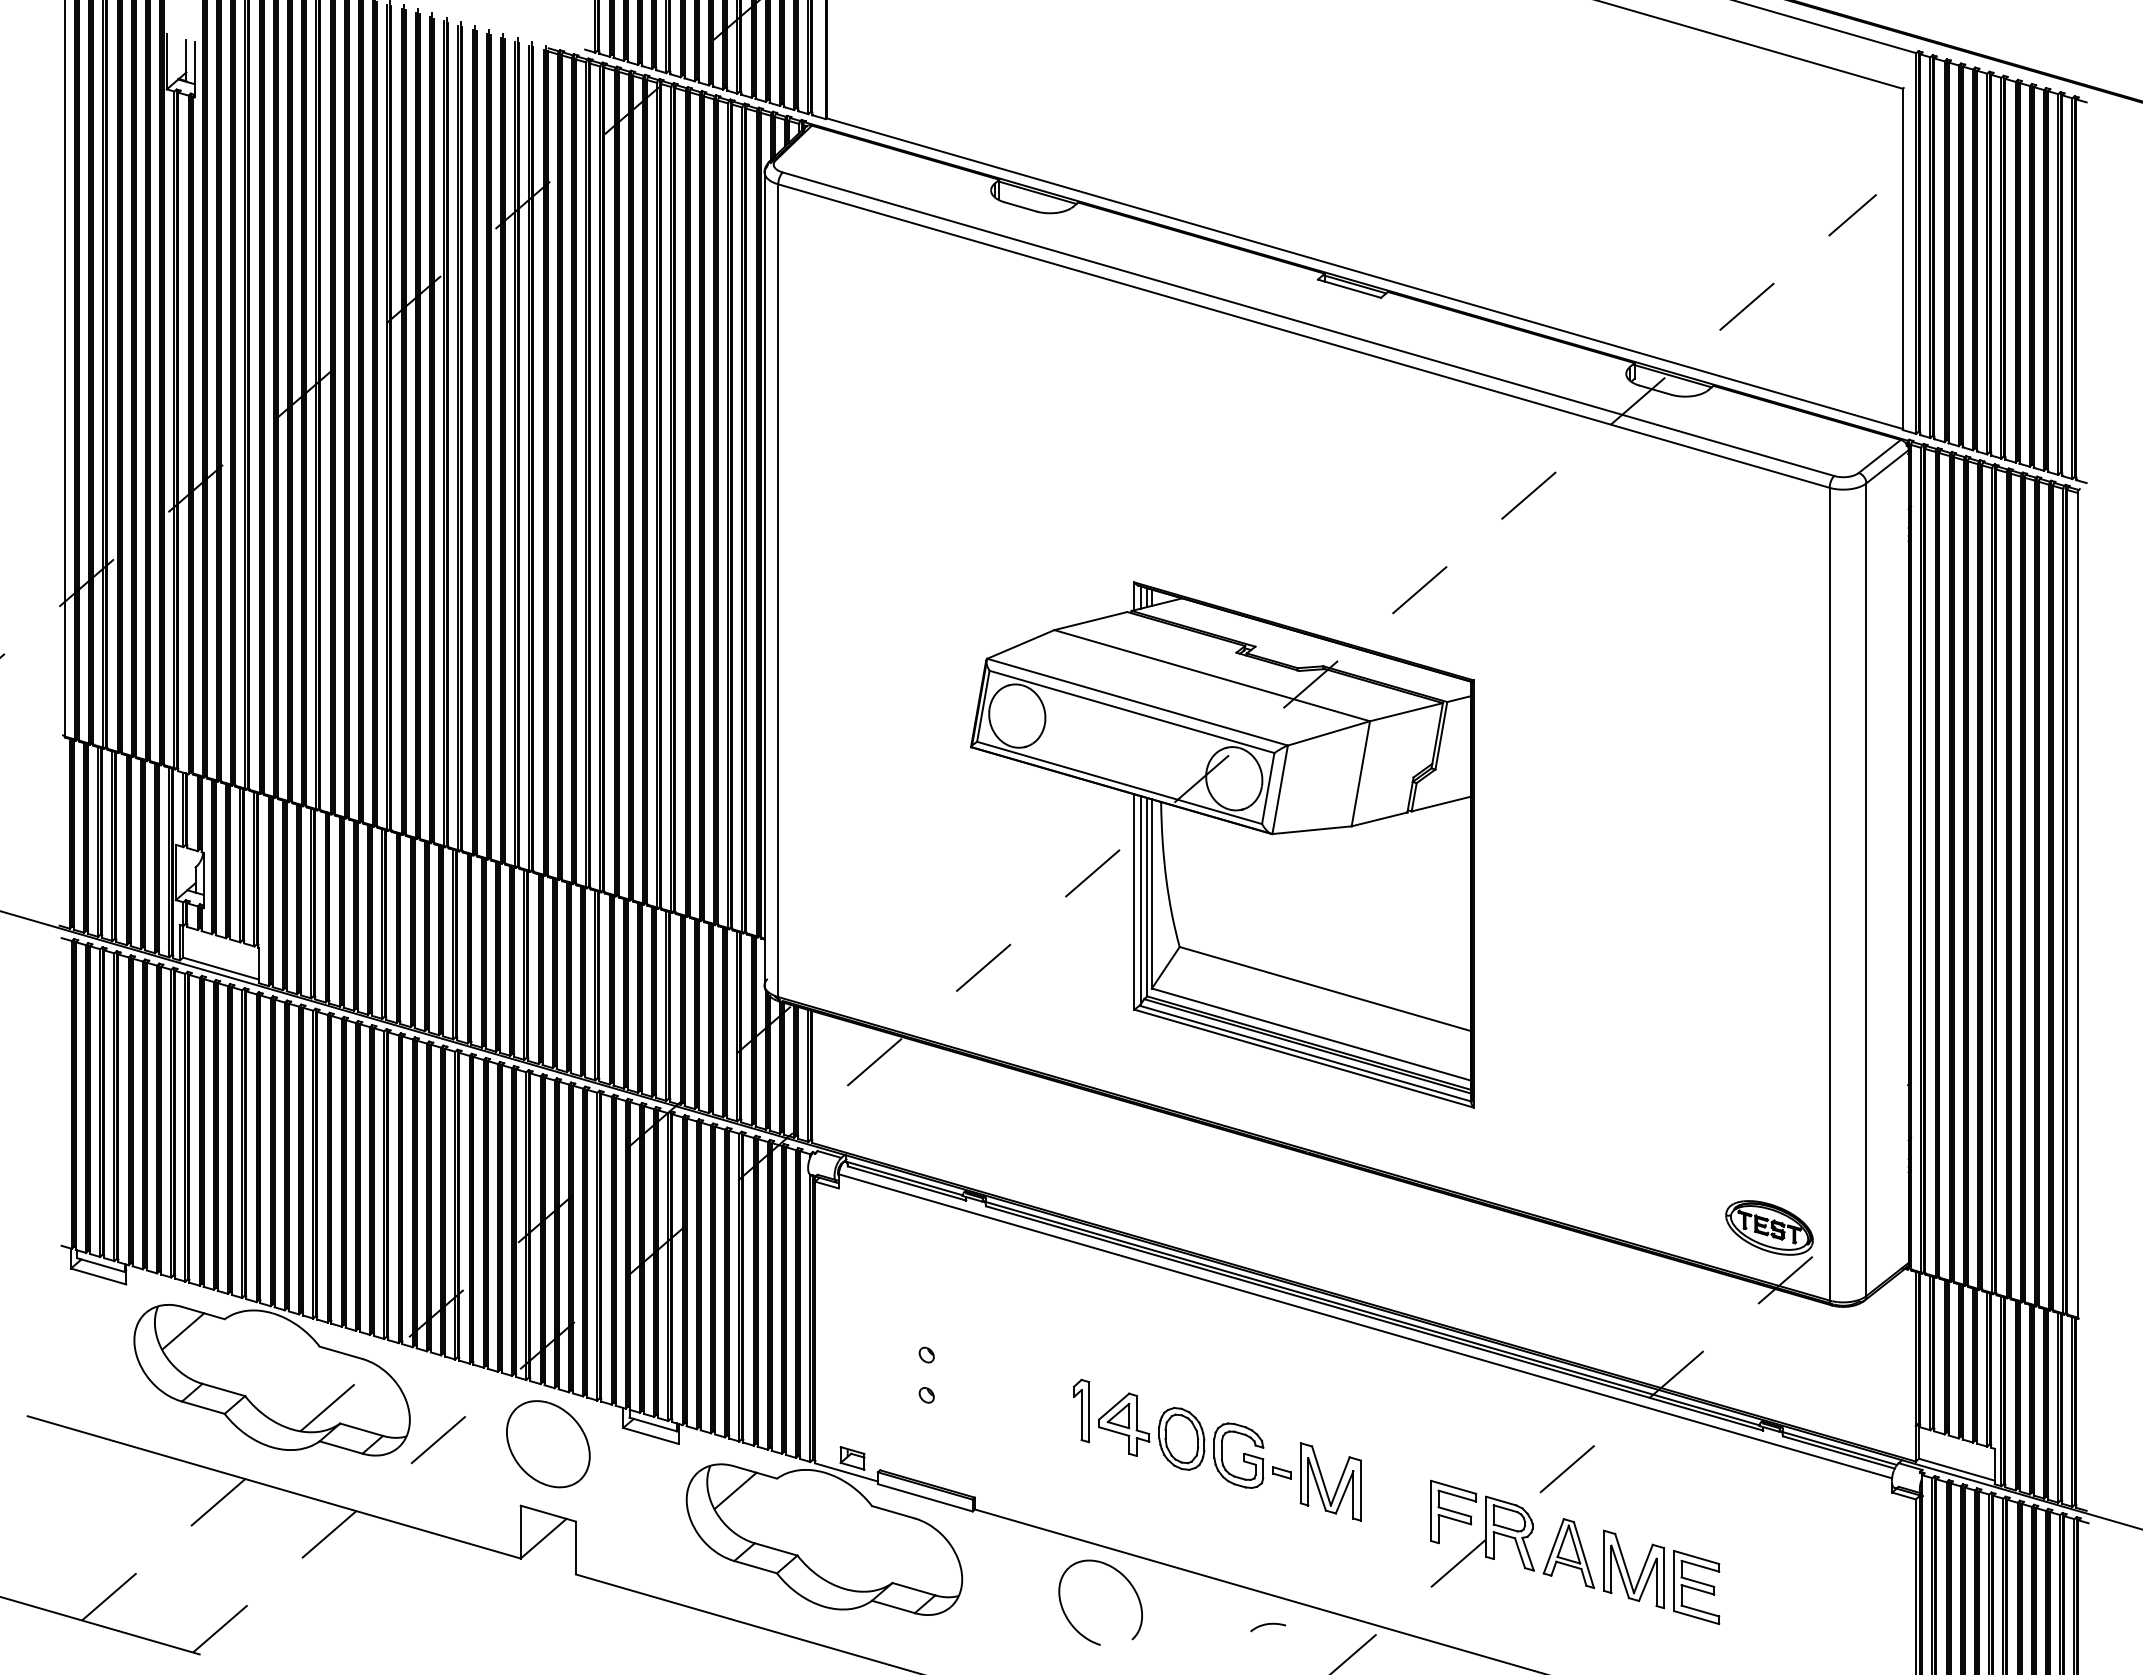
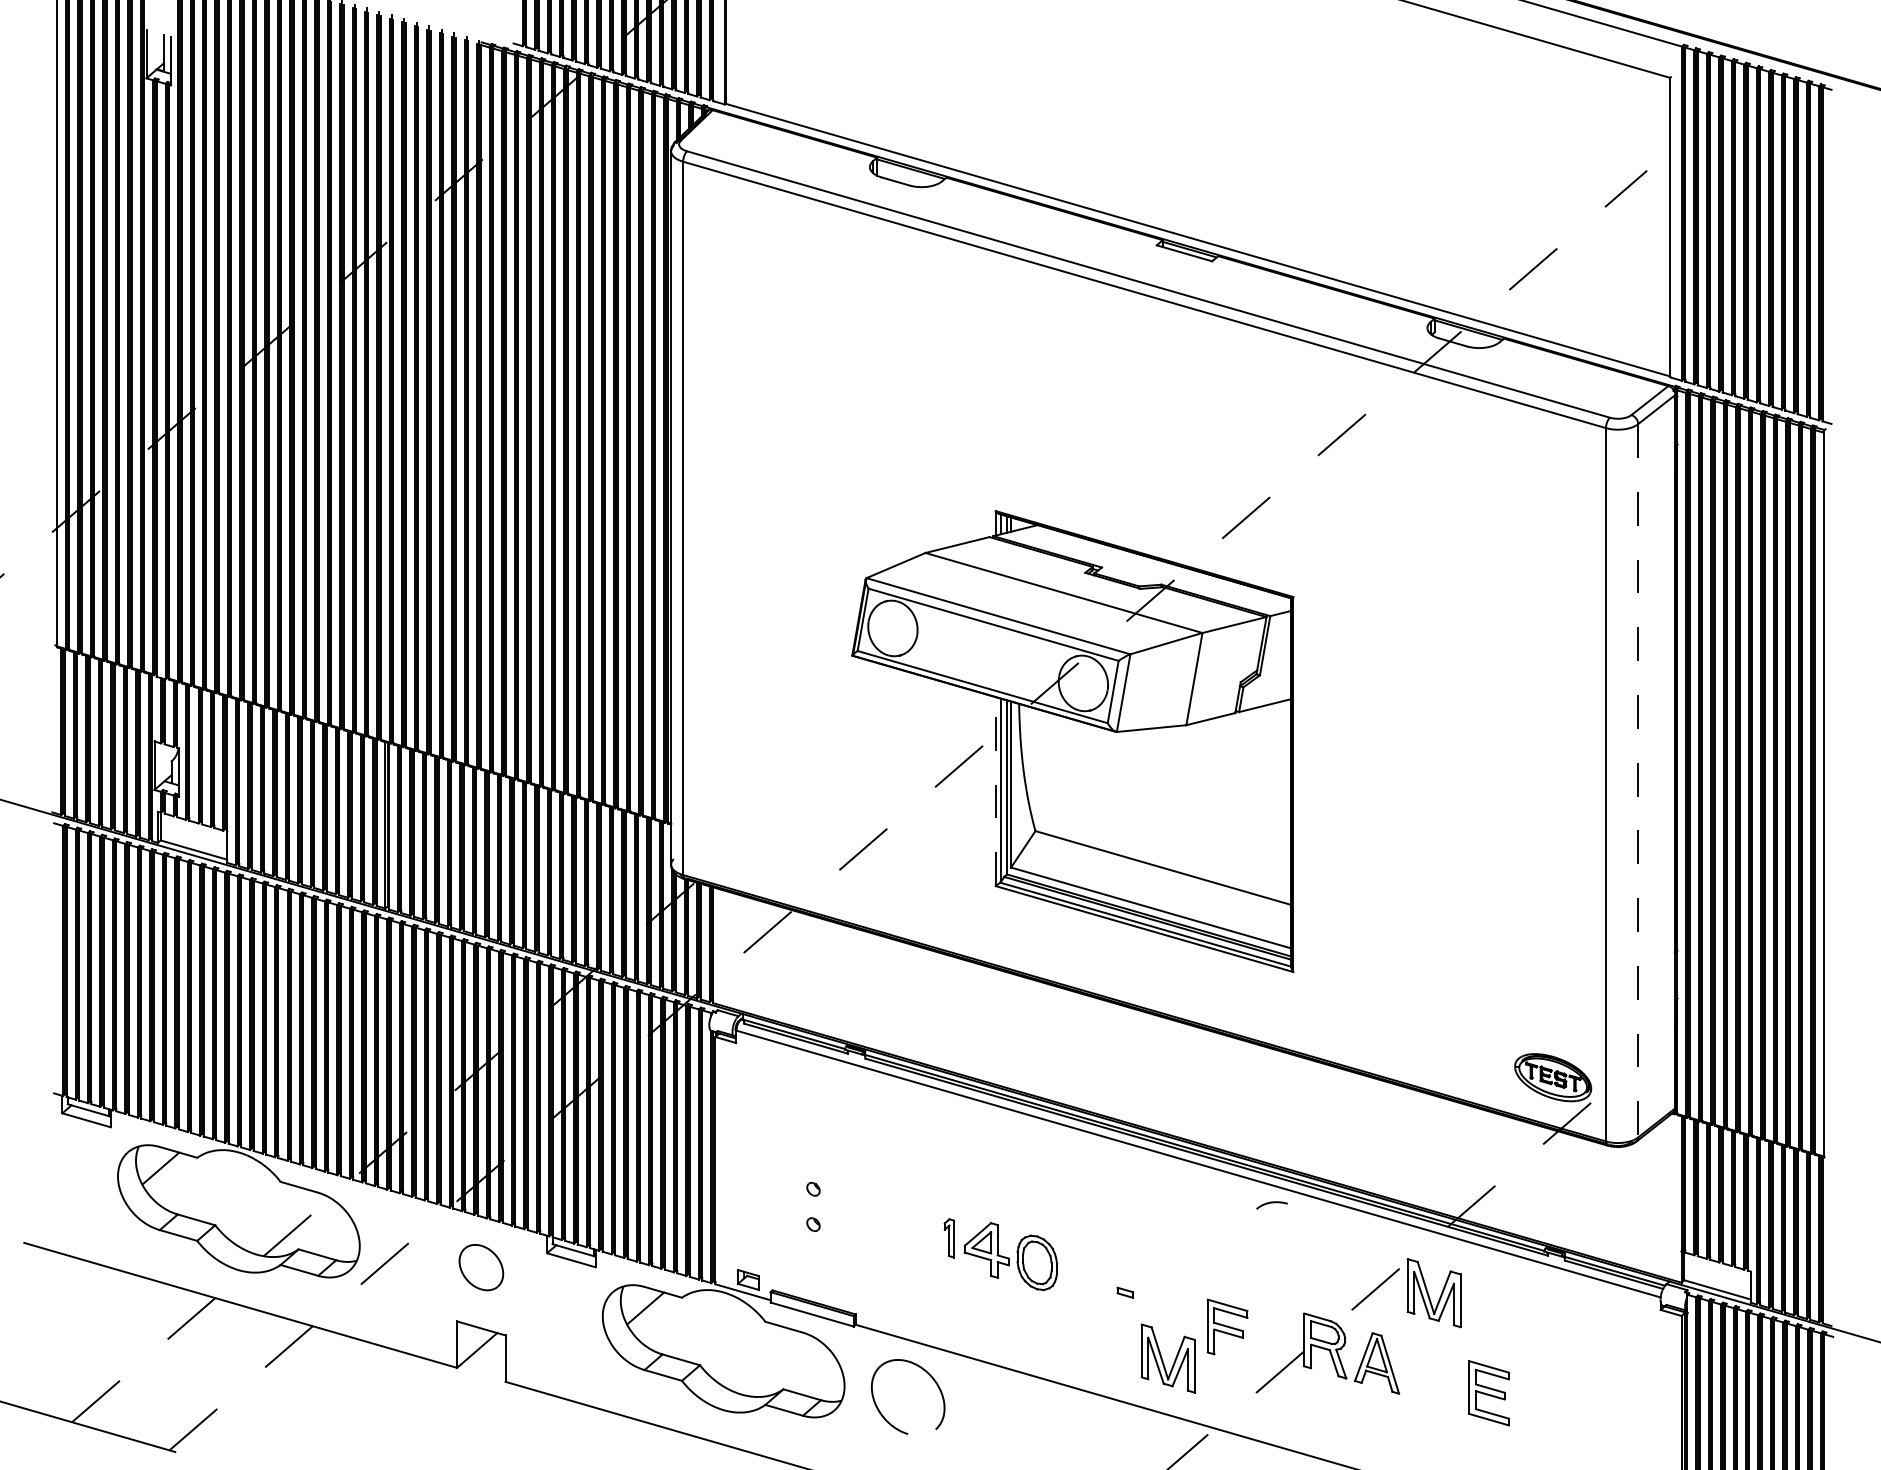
line: (1866, 890) -> (1638, 781), solid -> dashed
line: (1134, 902) -> (995, 792), solid -> dashed
part: (1081, 1410) -> (949, 1237), size x0.7
part: (548, 1444) -> (481, 1267), size x0.6
part: (1238, 1455) -> (1087, 1277), removed
part: (1330, 1481) -> (1167, 1358), moved
part: (1453, 1511) -> (1227, 1326), moved
part: (1628, 1571) -> (1429, 1294), moved
part: (1125, 1579) -> (929, 1376), moved
curve: (1267, 1625) -> (1271, 1203), moved

